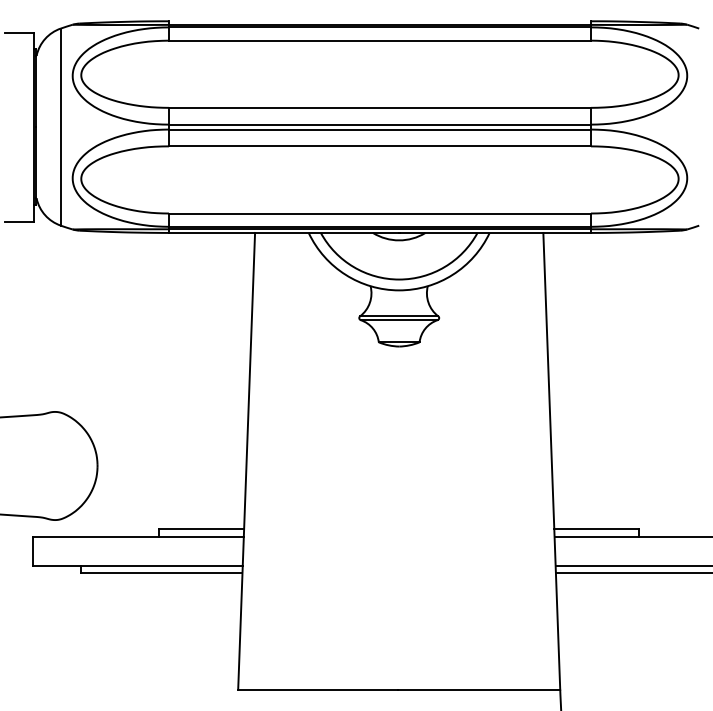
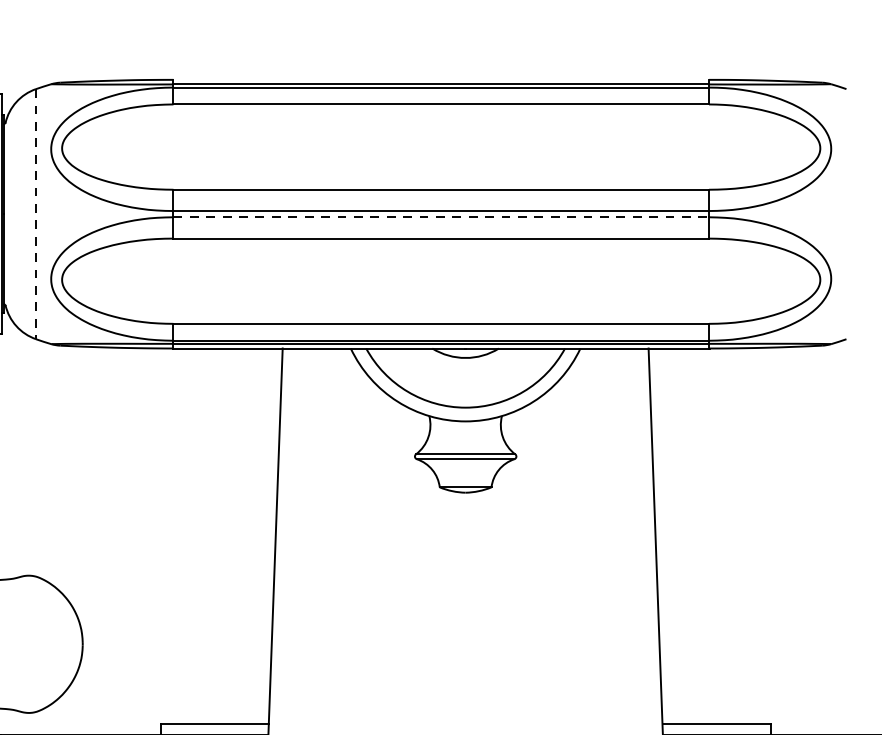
line: (60, 127) -> (35, 214), solid -> dashed
line: (379, 129) -> (440, 217), solid -> dashed

